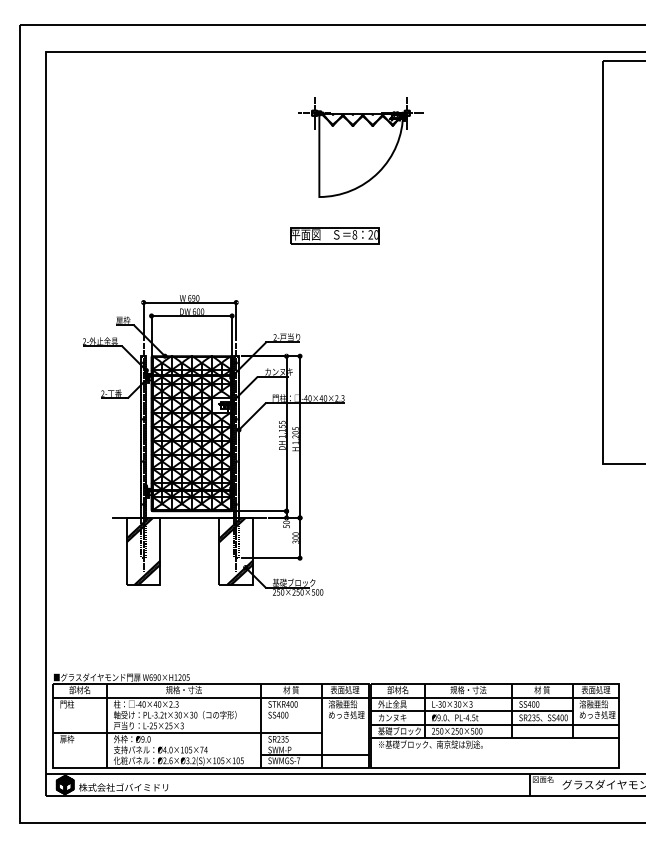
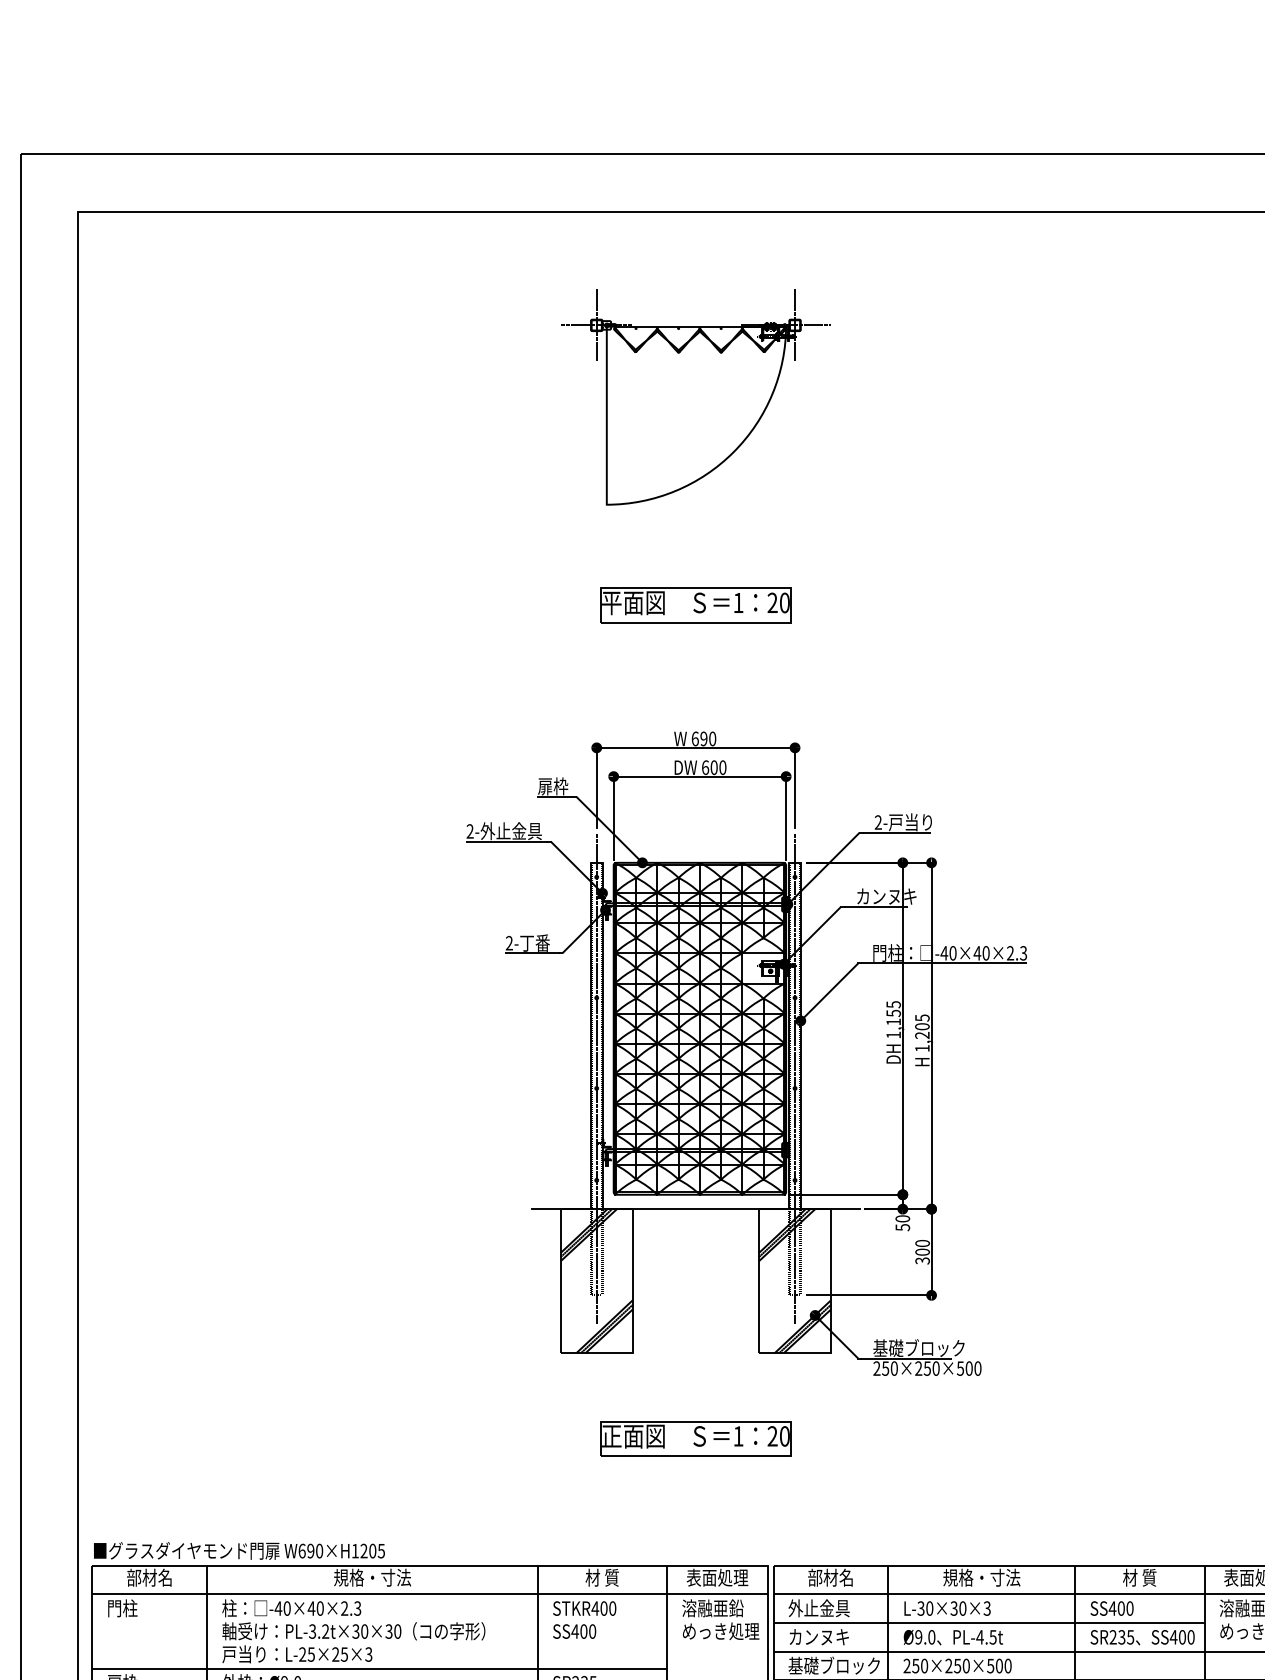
part: (360, 147) -> (694, 398), moved
text: (354, 234) -> (737, 602), 8 -> 1
part: (213, 445) -> (746, 1054), moved
part: (334, 624) -> (694, 1437), added

